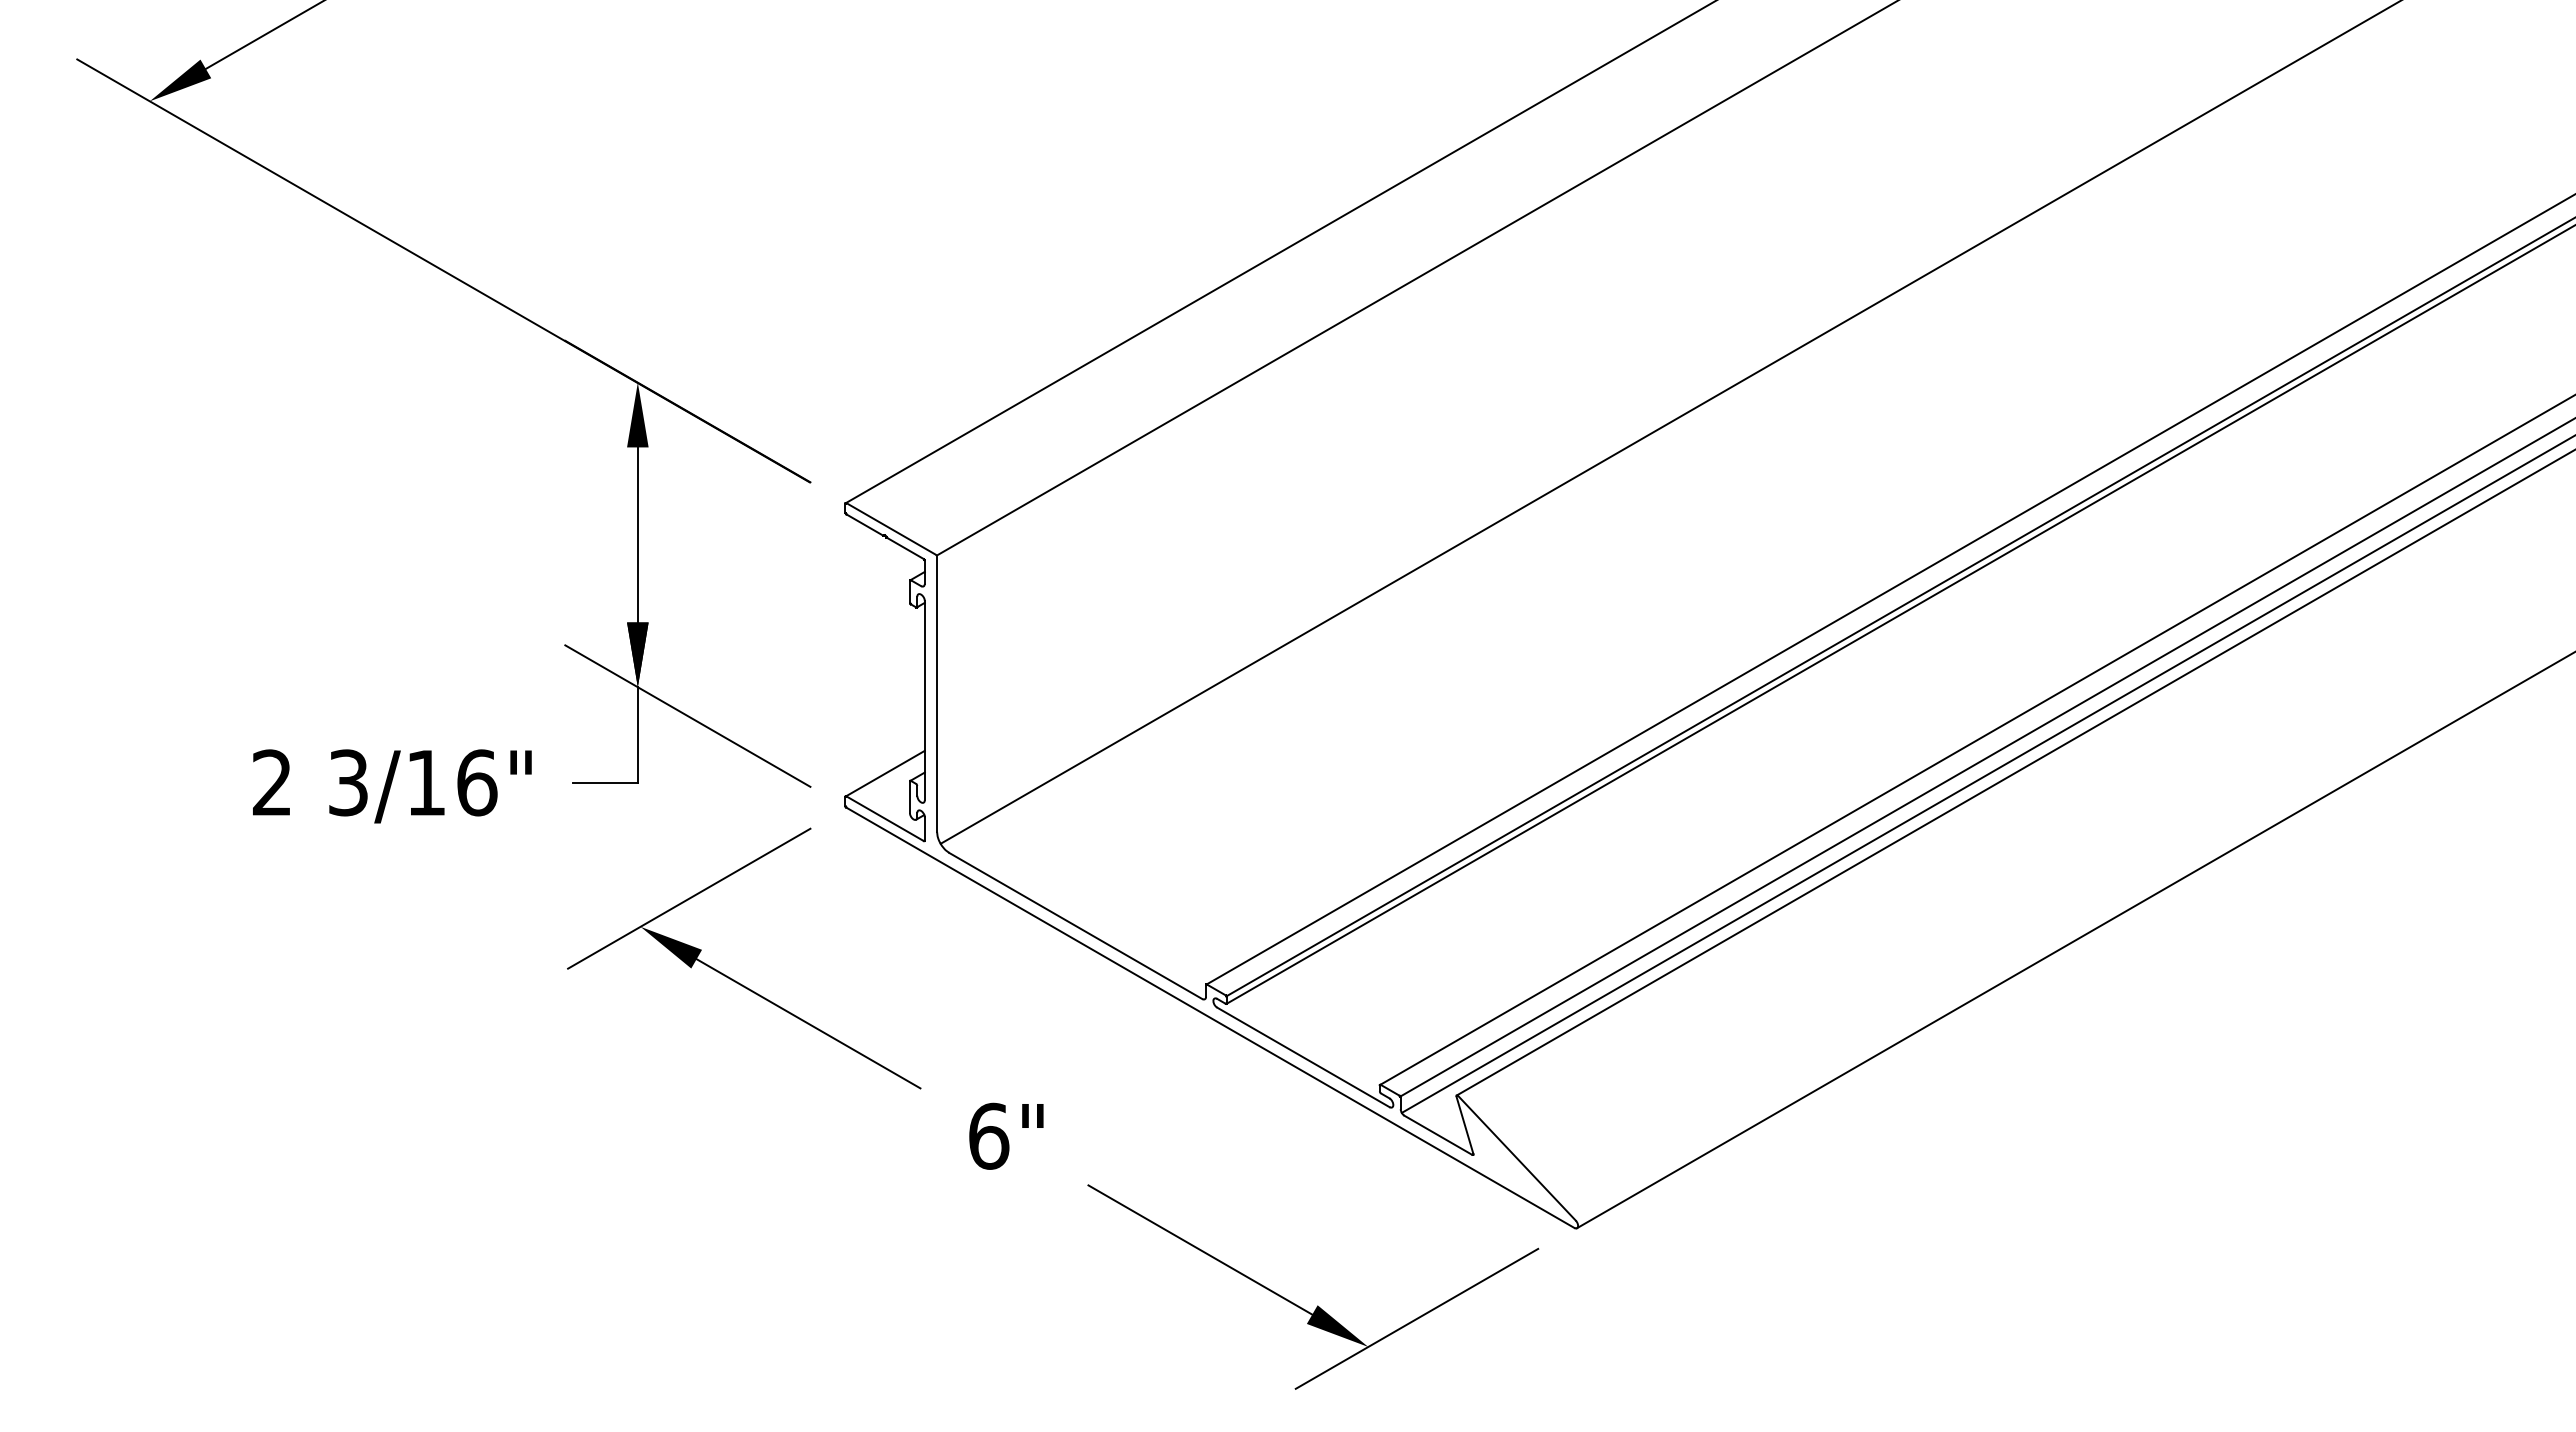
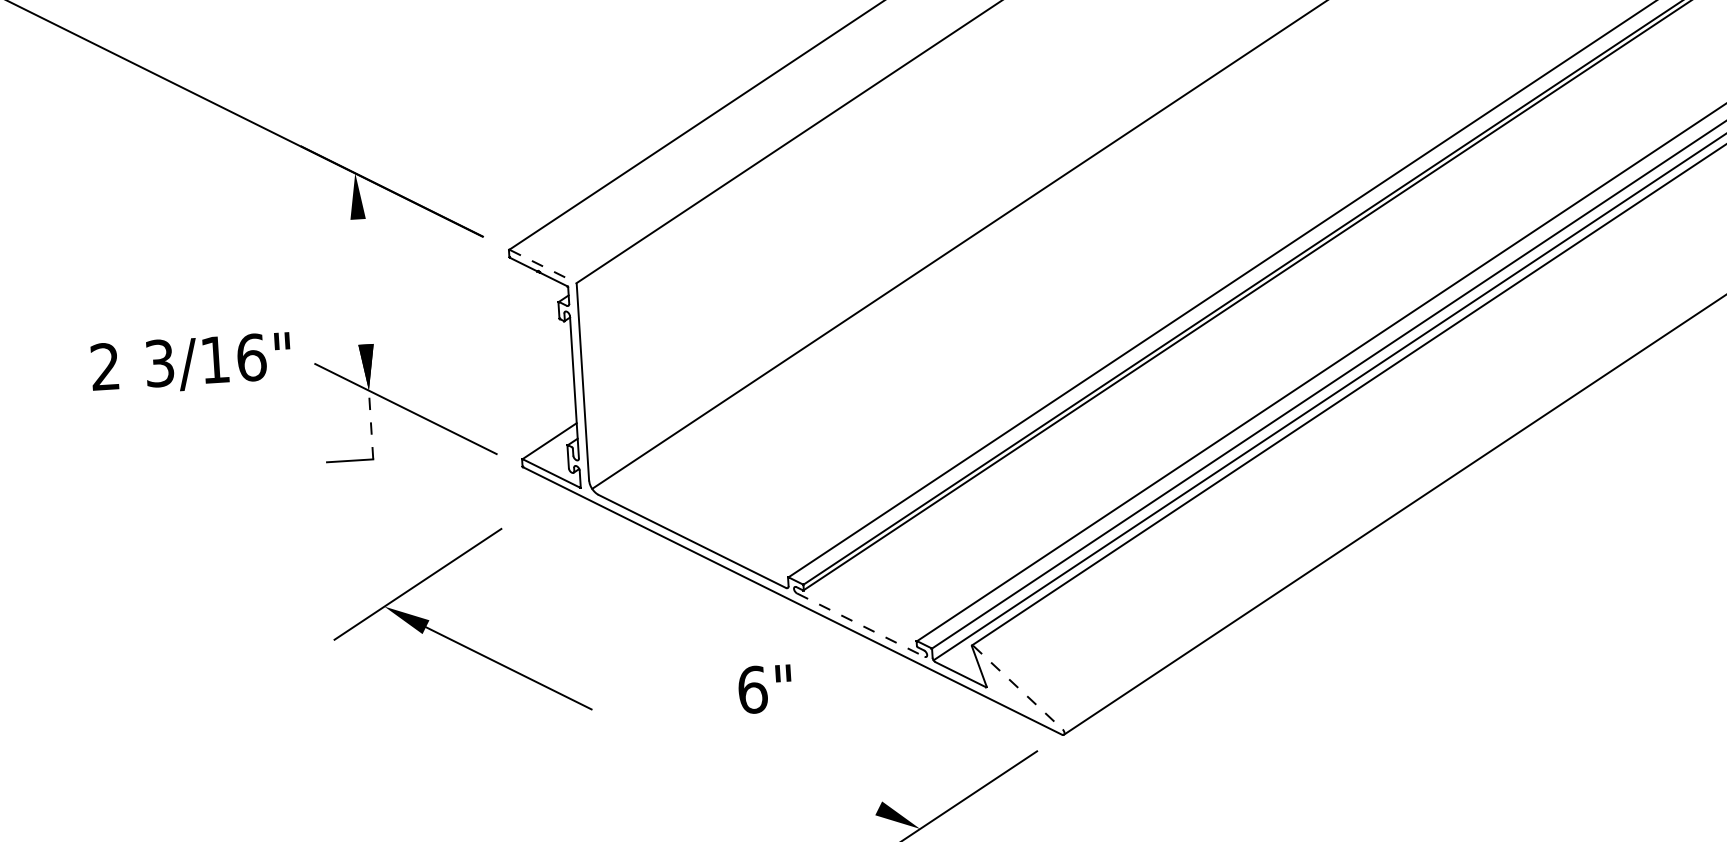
line: (891, 529) -> (542, 266), solid -> dashed
line: (637, 534) -> (361, 281), removed
line: (637, 734) -> (370, 424), solid -> dashed
text: (392, 786) -> (191, 364), moved
part: (732, 978) -> (452, 639), moved
line: (1303, 1057) -> (860, 625), solid -> dashed
text: (1006, 1135) -> (765, 688), moved
line: (1517, 1158) -> (1018, 687), solid -> dashed
line: (1200, 1249) -> (795, 766), removed

